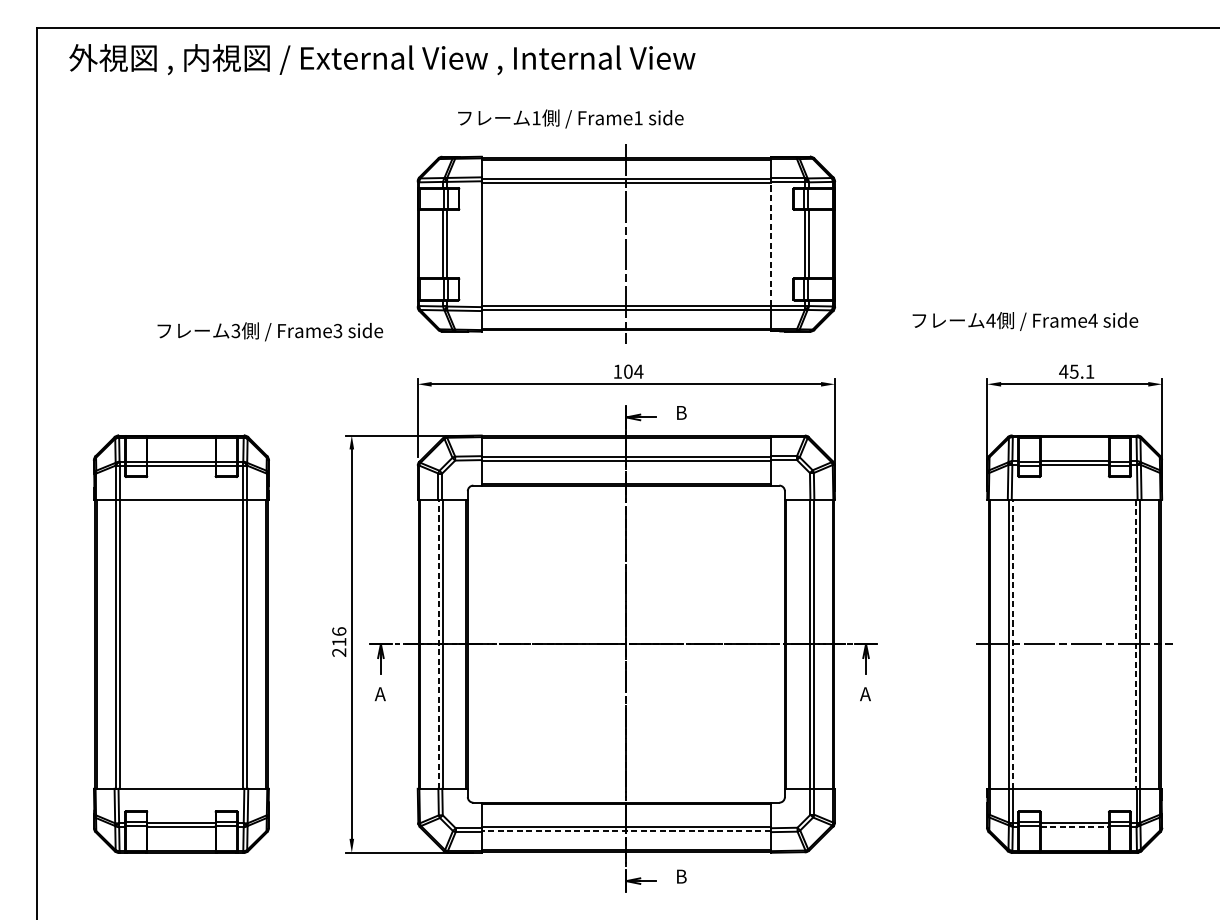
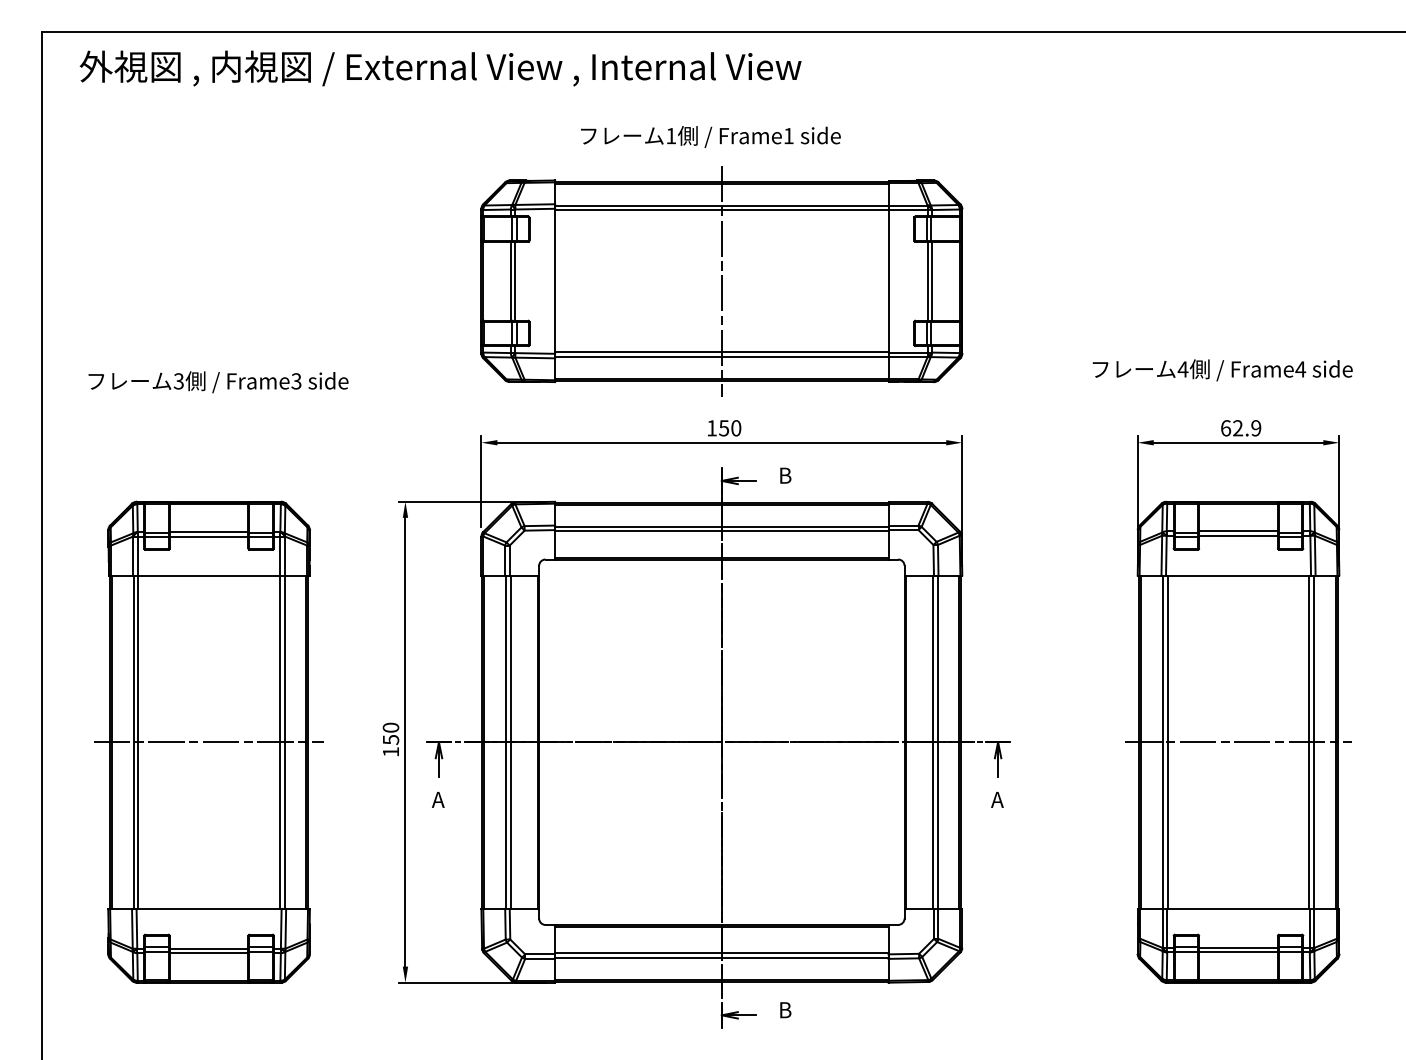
text: (570, 118) -> (710, 136), moved
line: (770, 243) -> (888, 280), dashed -> solid
text: (1025, 321) -> (1222, 370), moved
text: (270, 332) -> (218, 382), moved
text: (633, 371) -> (730, 428), 104 -> 150
text: (1076, 371) -> (1240, 428), 45.1 -> 62.9
text: (338, 641) -> (390, 739), 216 -> 150
line: (180, 644) -> (208, 742), added
line: (439, 644) -> (506, 742), dashed -> solid
line: (1013, 644) -> (1167, 742), dashed -> solid
line: (1136, 644) -> (1309, 742), dashed -> solid
line: (1075, 826) -> (1239, 952), dashed -> solid
line: (626, 830) -> (721, 957), dashed -> solid

